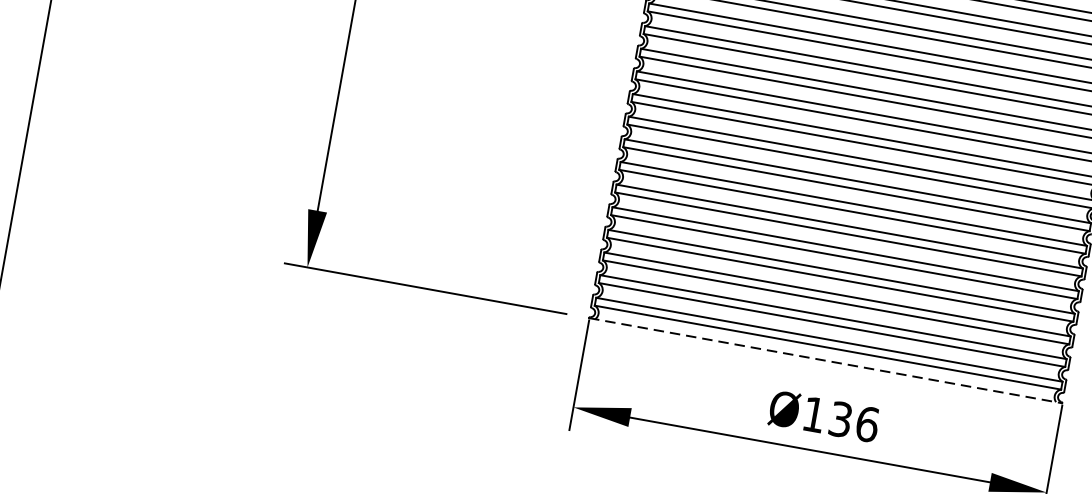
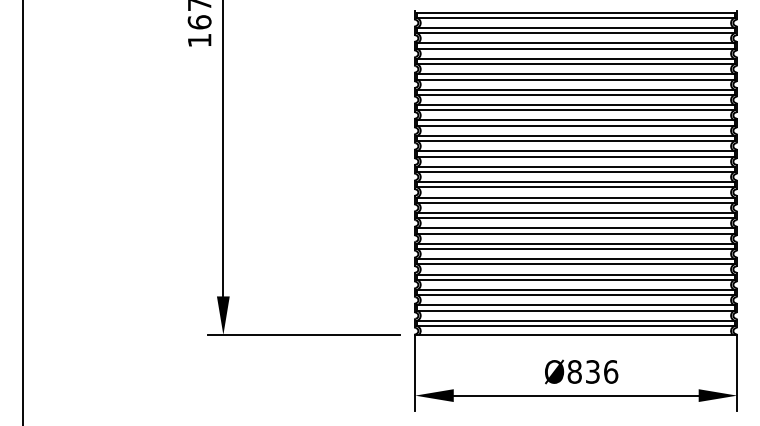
line: (825, 359) -> (575, 334), dashed -> solid
text: (813, 414) -> (574, 371), Ø136 -> Ø836

